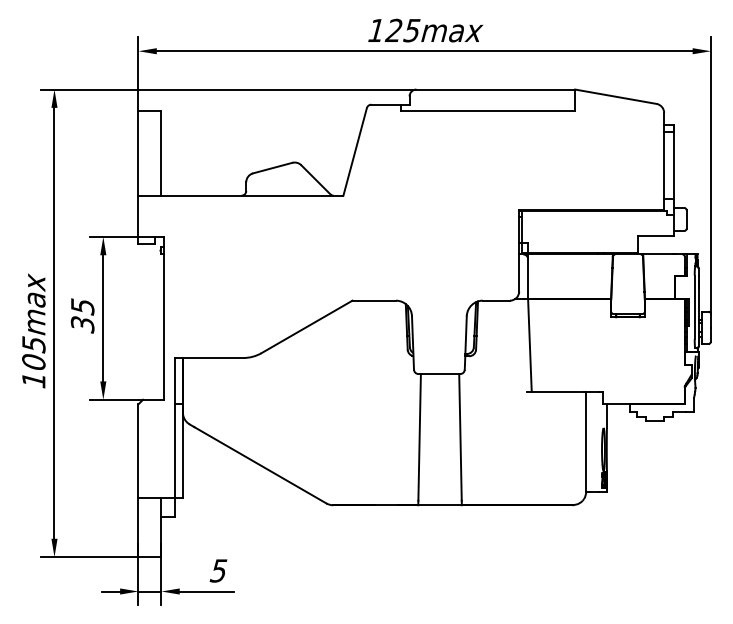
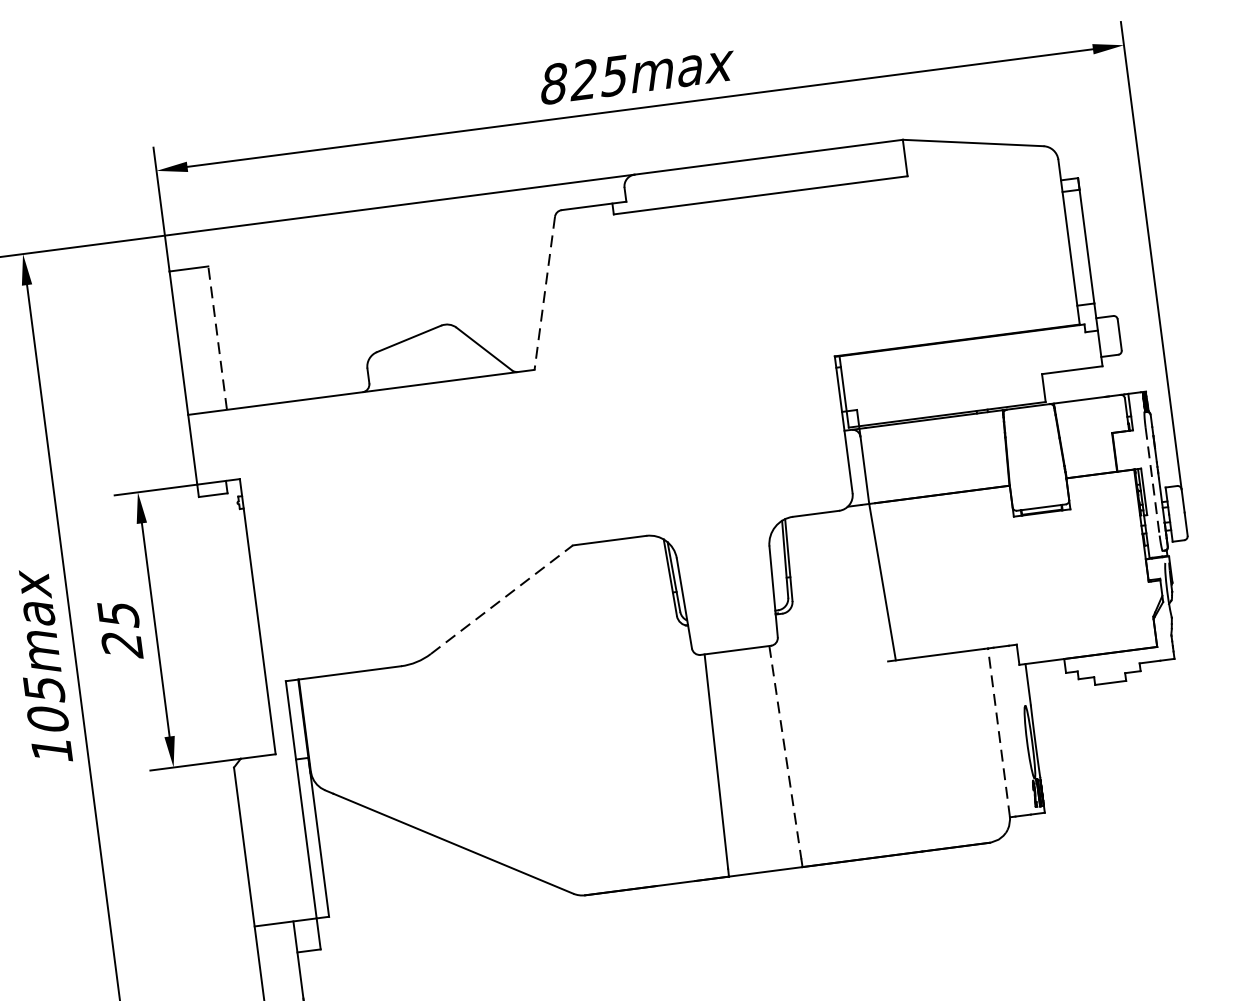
text: (376, 30) -> (554, 83), 125max -> 825max
line: (161, 152) -> (217, 336), solid -> dashed
line: (355, 152) -> (545, 294), solid -> dashed
line: (694, 307) -> (1152, 481), solid -> dashed
text: (82, 324) -> (121, 644), 35 -> 25
line: (307, 326) -> (502, 598), solid -> dashed
line: (460, 437) -> (785, 752), solid -> dashed
line: (586, 441) -> (999, 731), solid -> dashed

